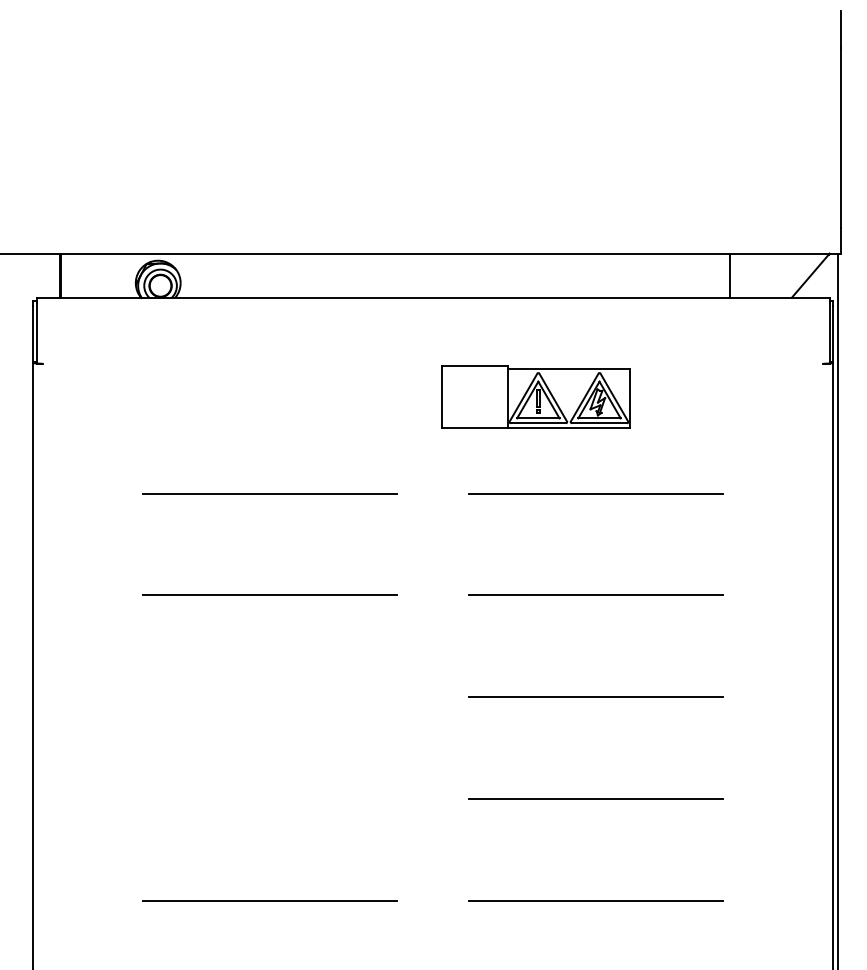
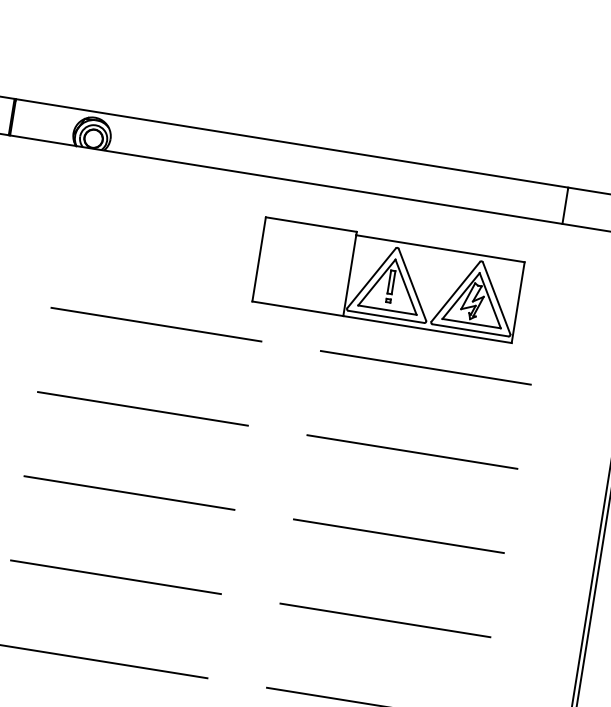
part: (535, 396) -> (388, 279), size x1.67
line: (269, 697) -> (129, 493), added
line: (269, 799) -> (115, 577), added

